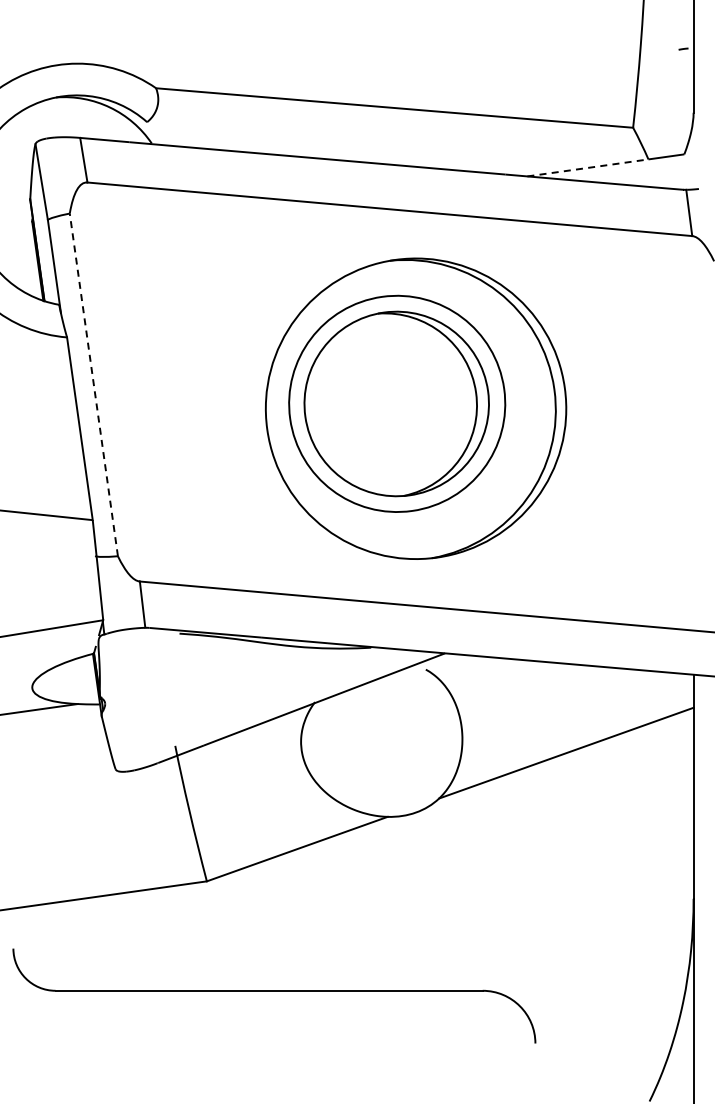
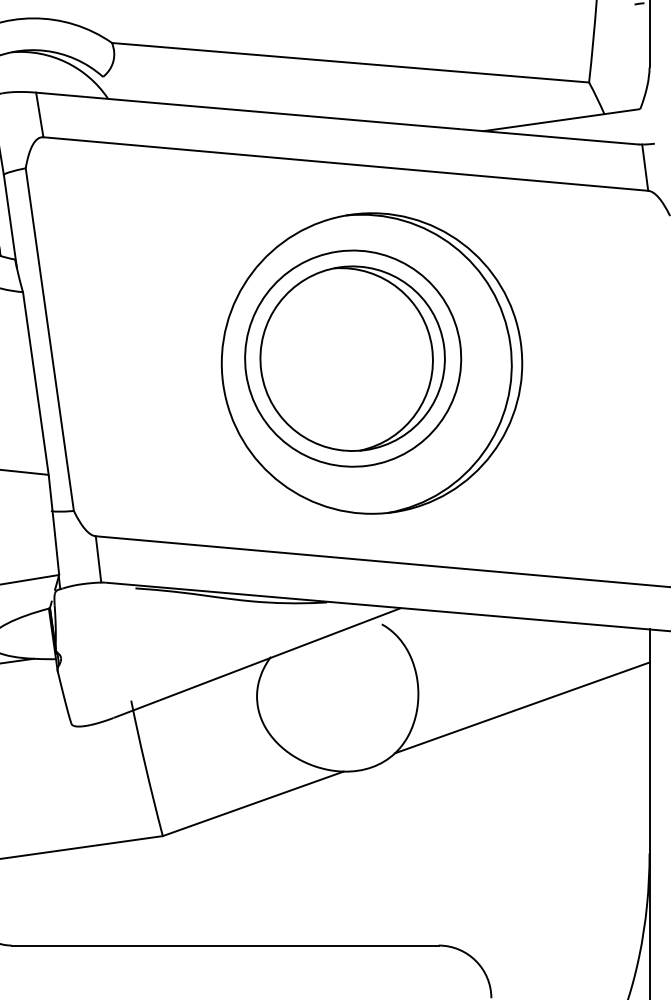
line: (588, 167) -> (544, 122), dashed -> solid
line: (93, 384) -> (49, 339), dashed -> solid

